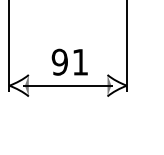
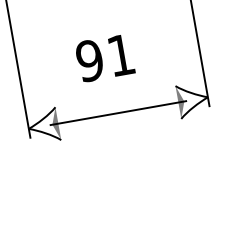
text: (69, 61) -> (104, 57), moved

